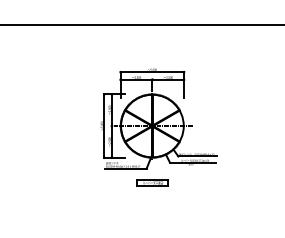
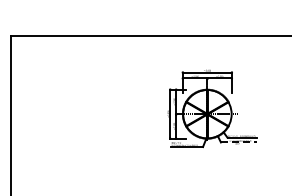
line: (192, 162) -> (238, 142), solid -> dashed
part: (152, 182) -> (207, 157), removed

